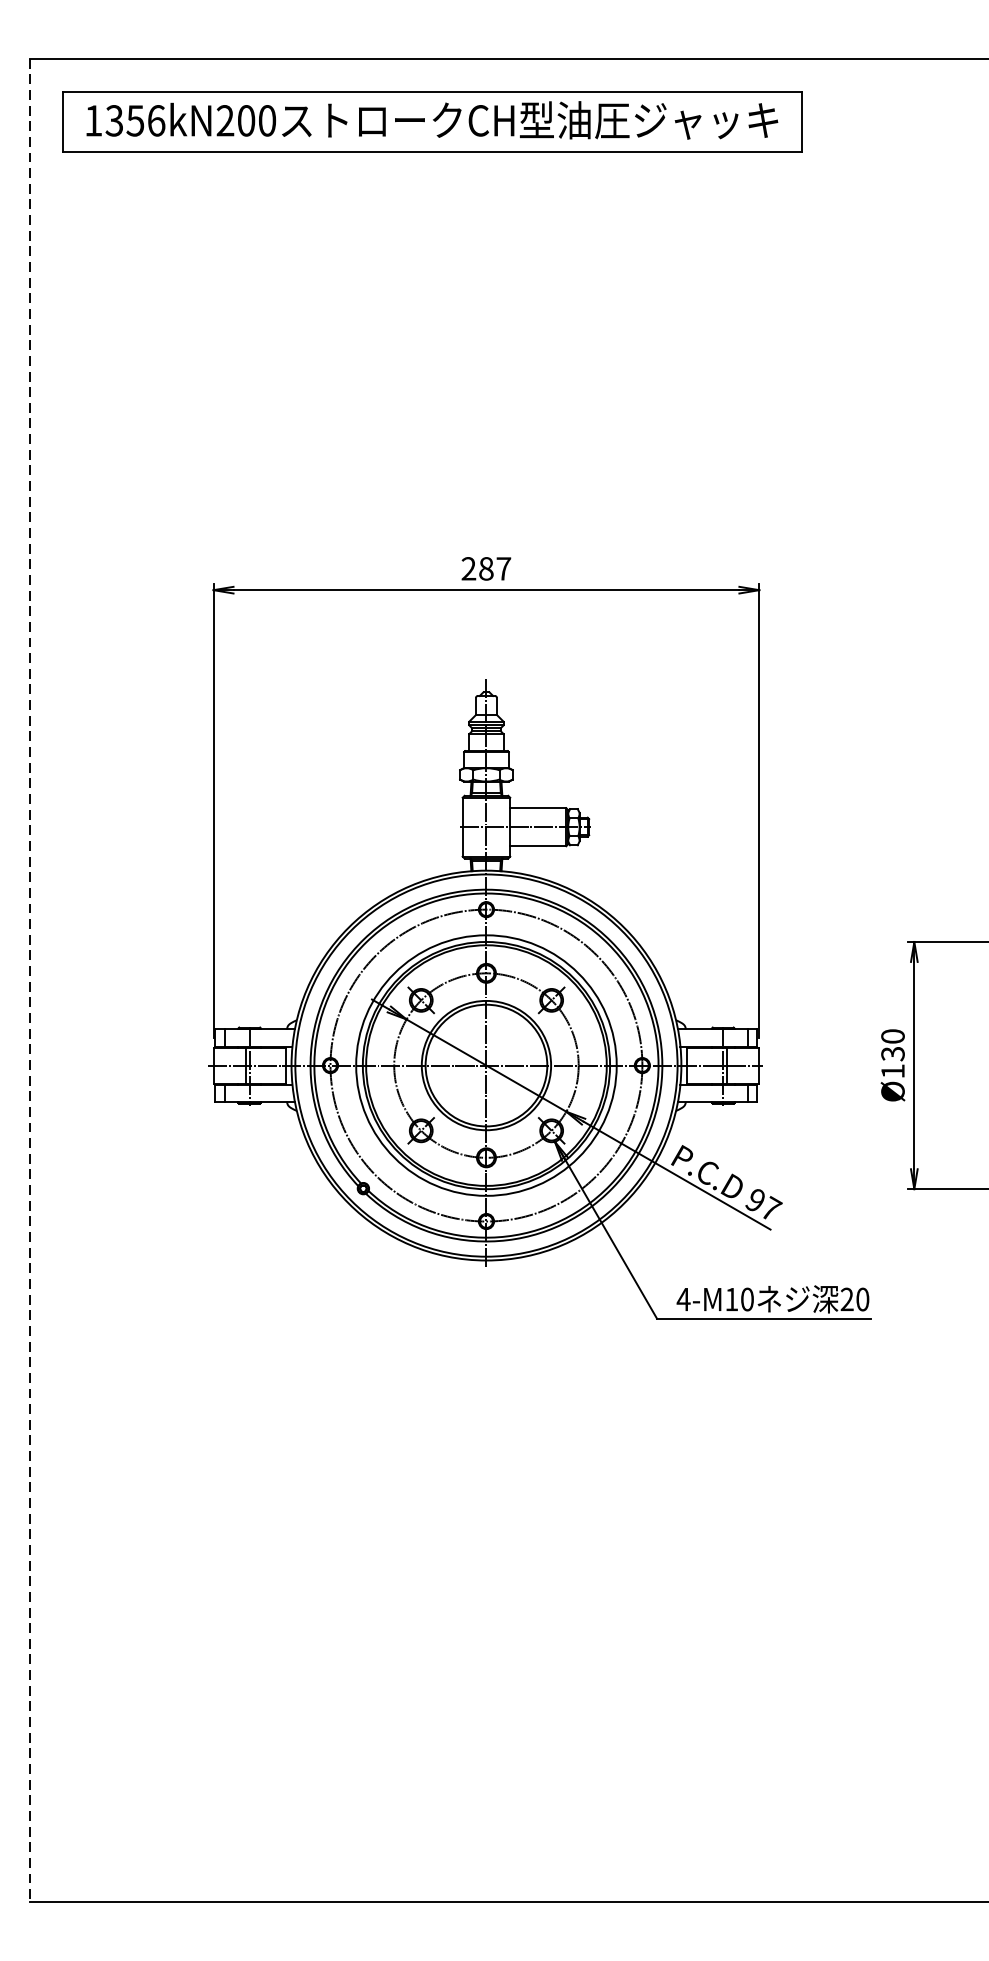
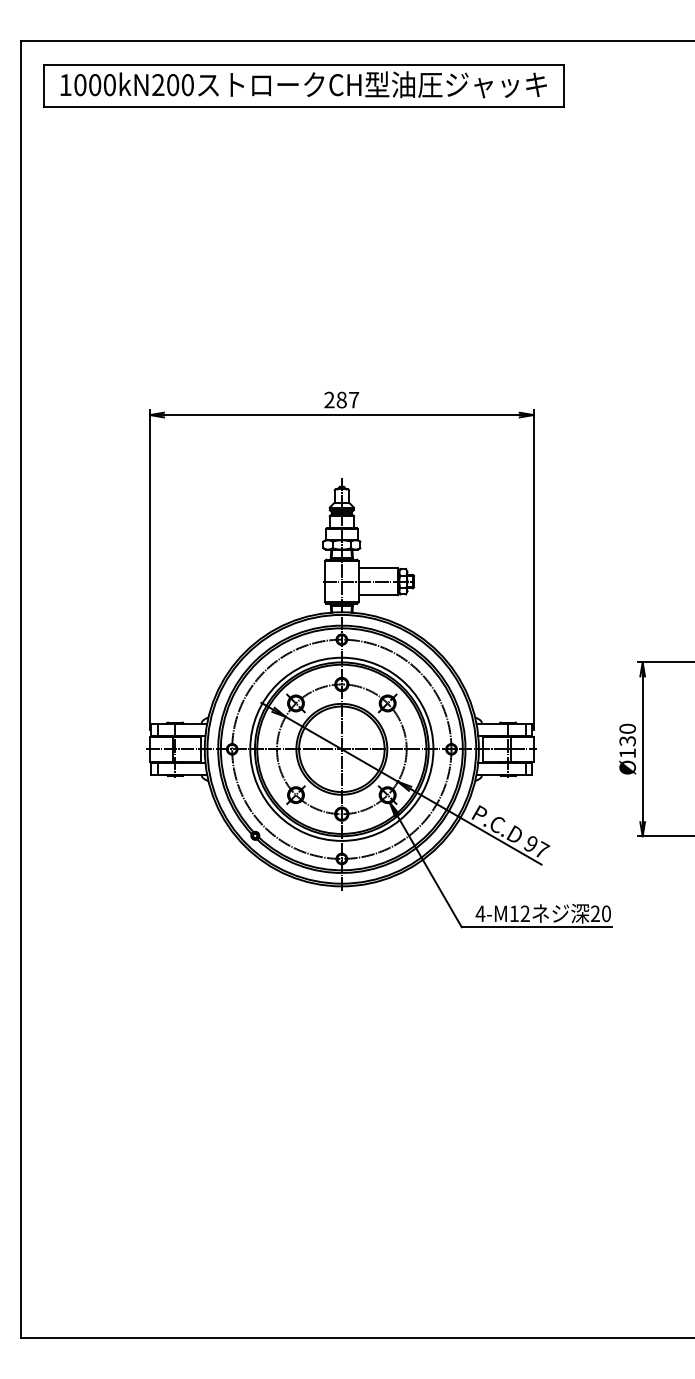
text: (136, 121) -> (95, 85), 1356kN200 -> 1000kN200
line: (29, 980) -> (20, 689), dashed -> solid
text: (746, 1299) -> (524, 913), 4-M10 -> 4-M12

